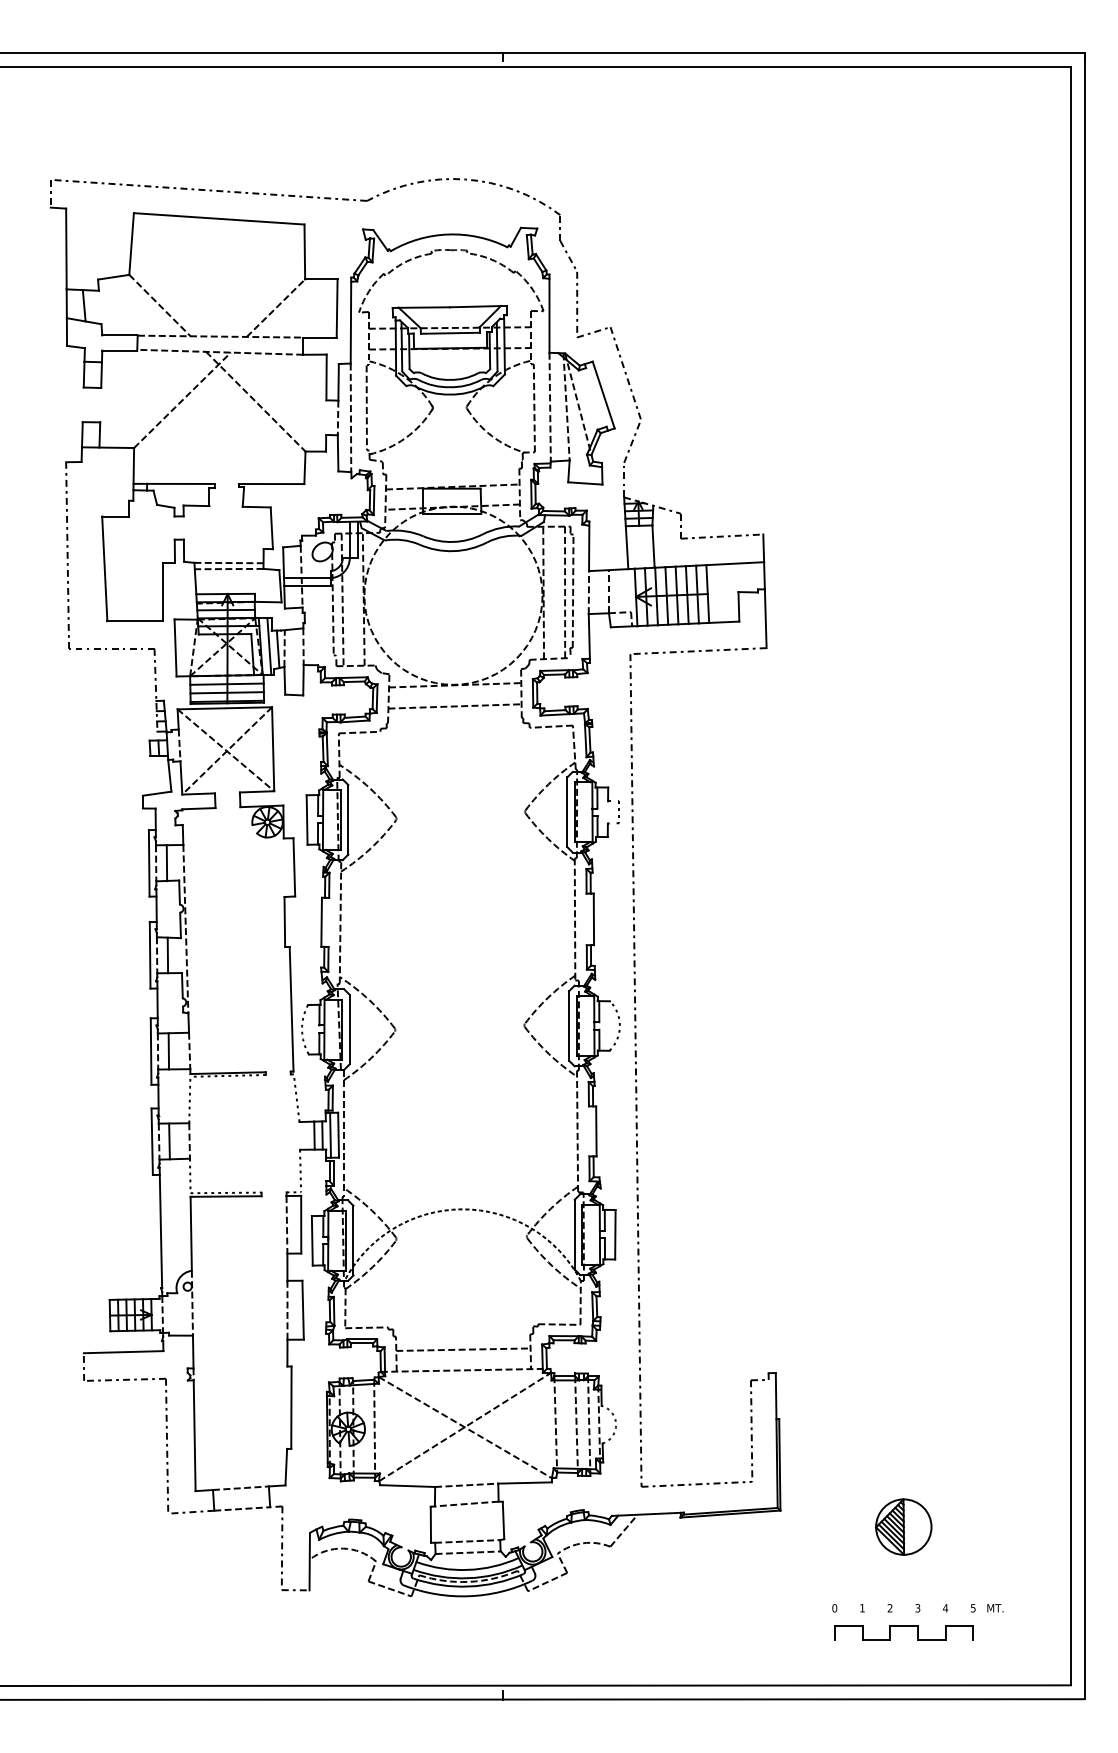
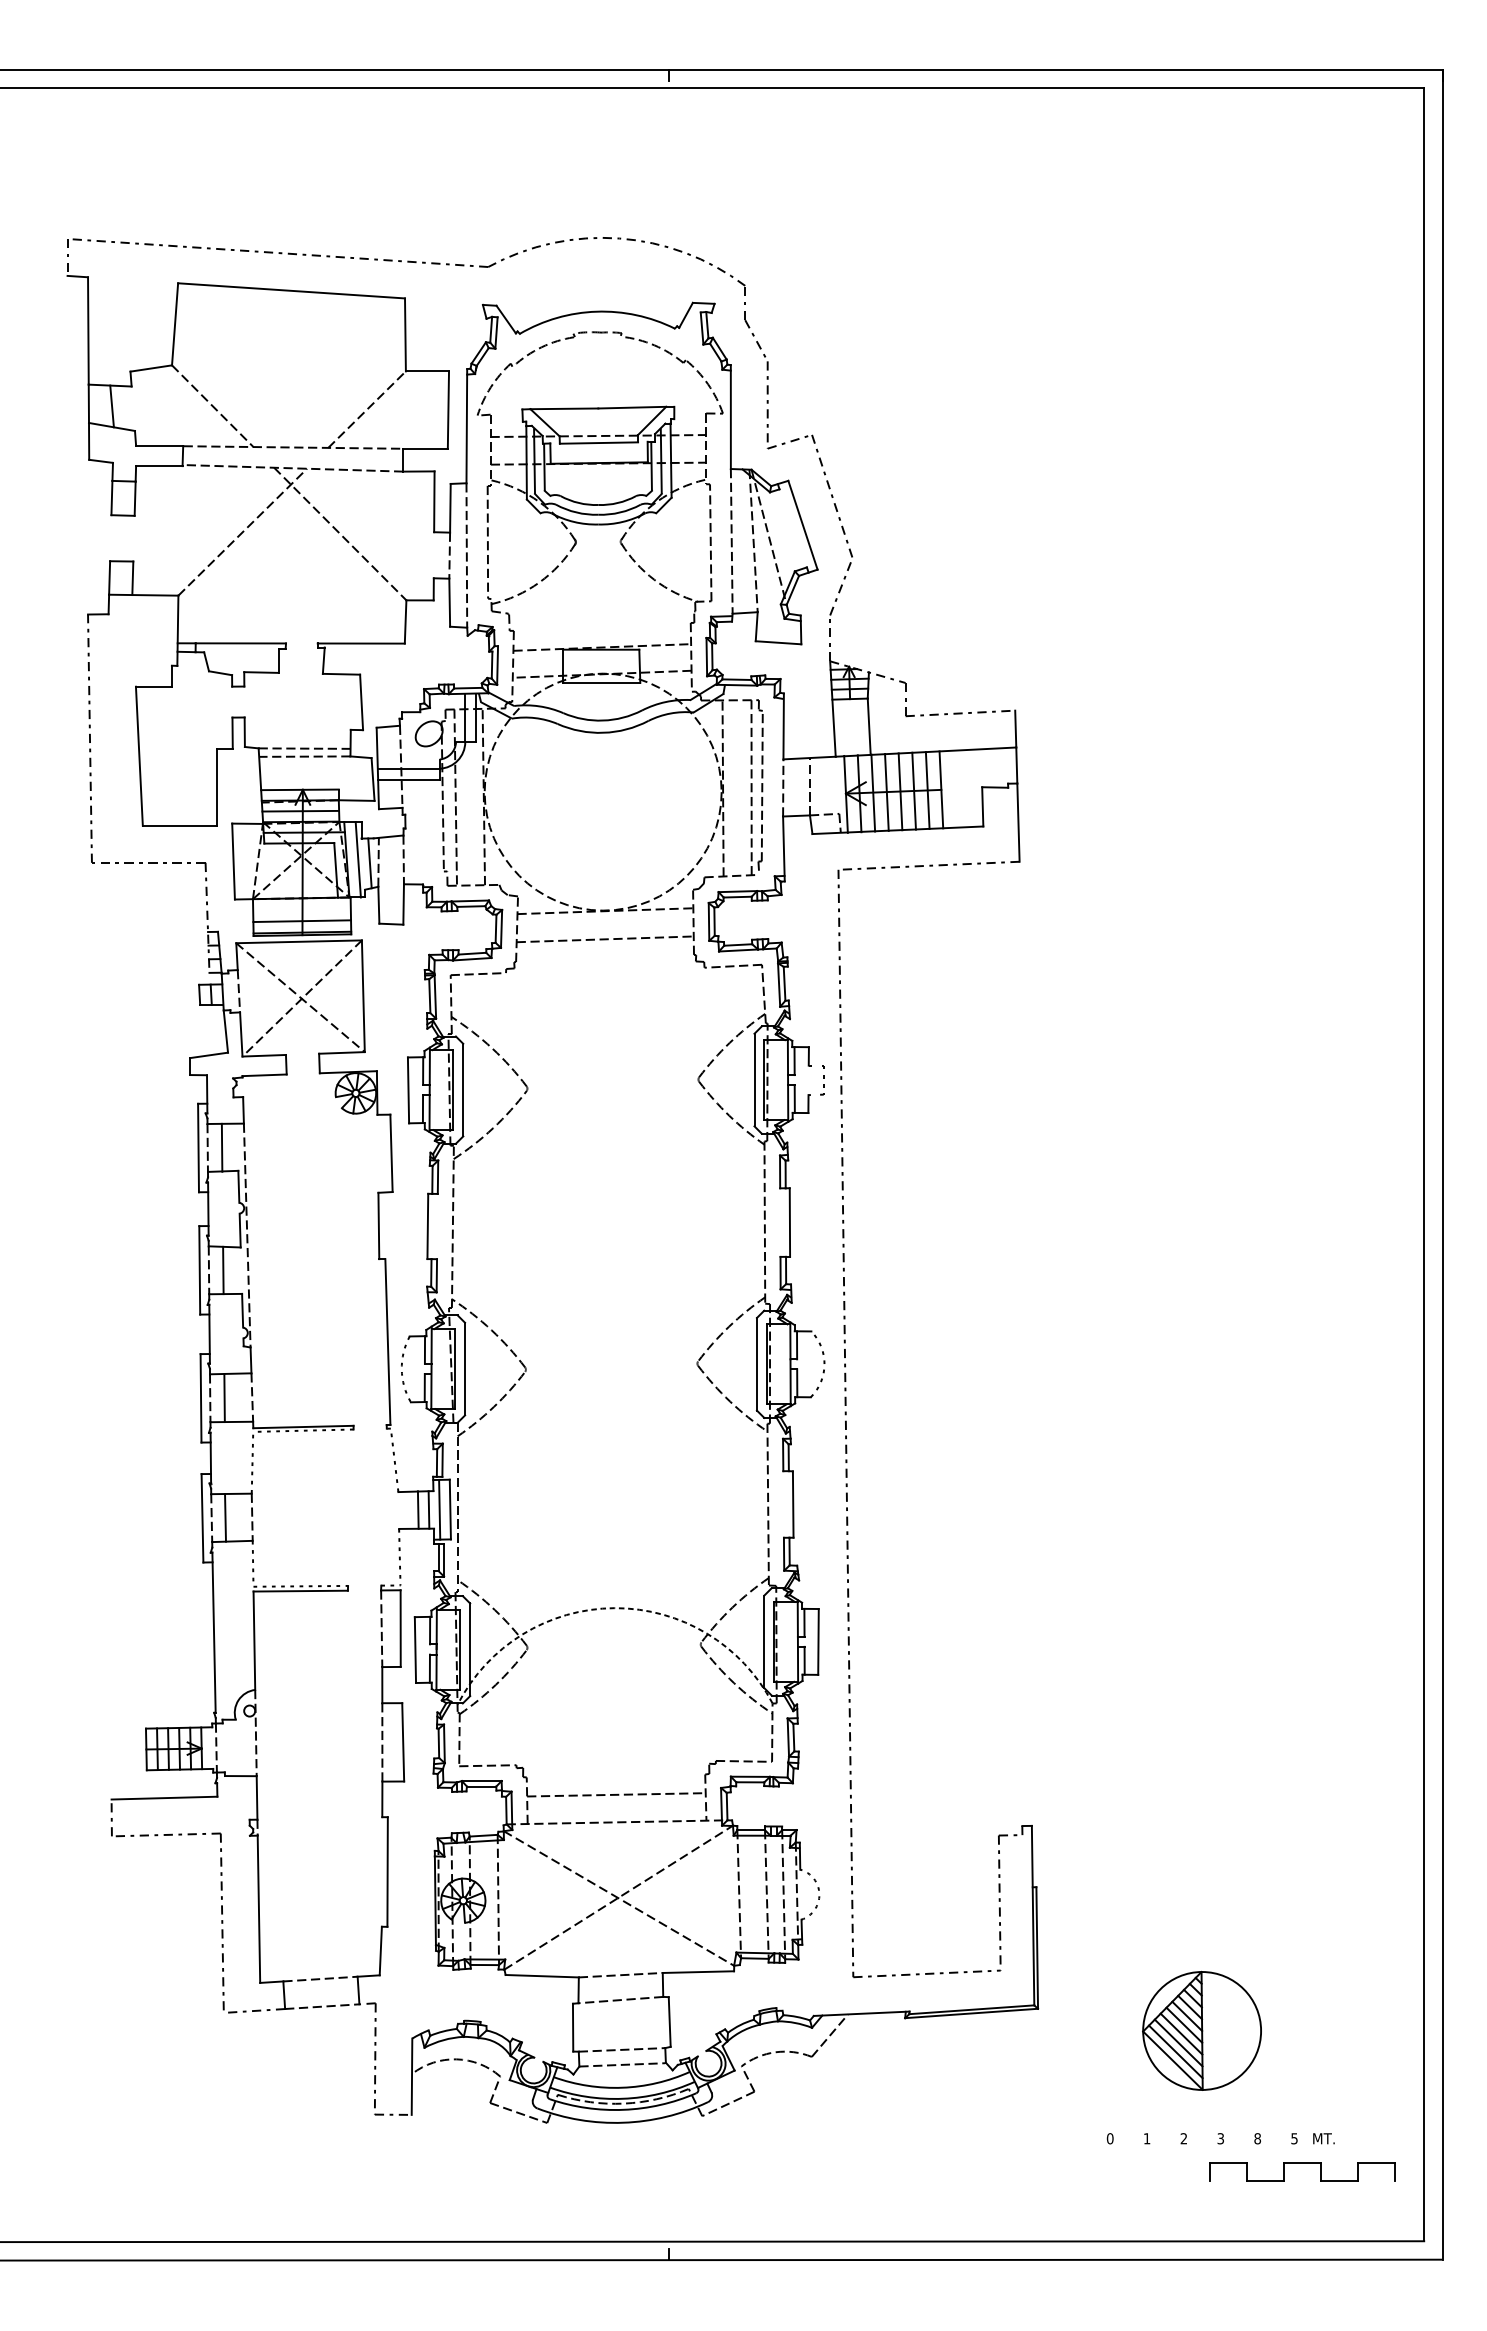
line: (226, 684) -> (301, 909), removed
part: (903, 1526) -> (1201, 2030), size x1.6
text: (945, 1608) -> (1257, 2138), 4 -> 8
part: (904, 1626) -> (1302, 2163), moved

